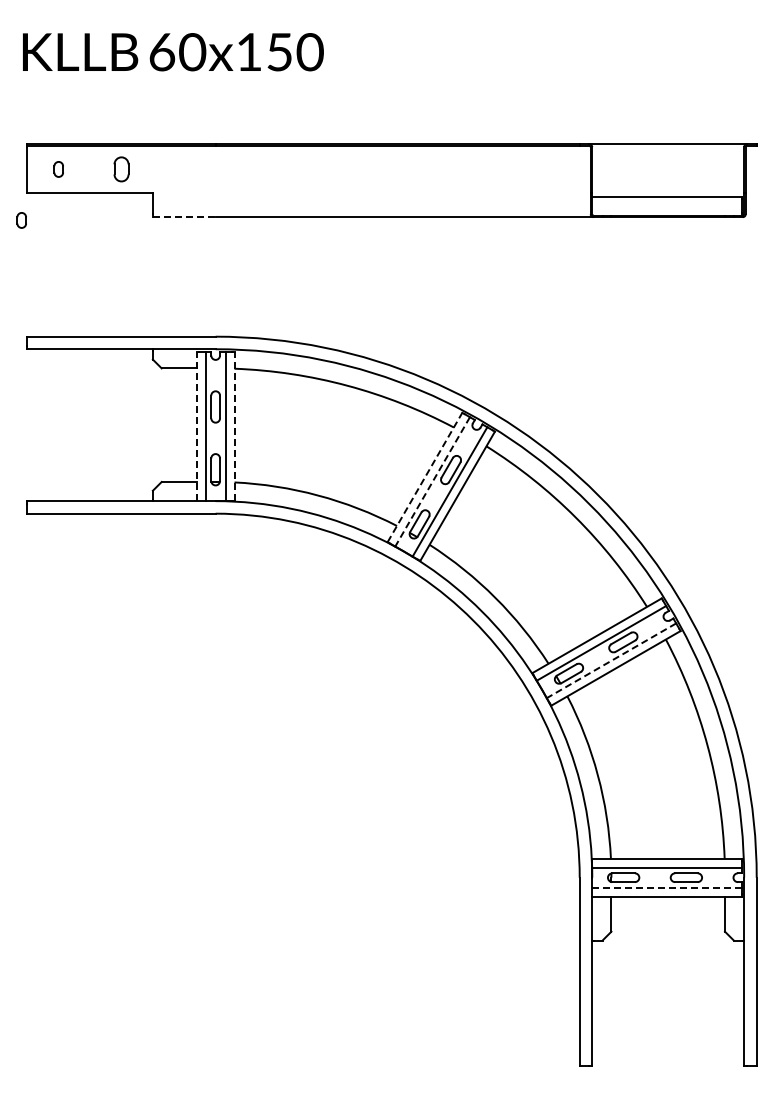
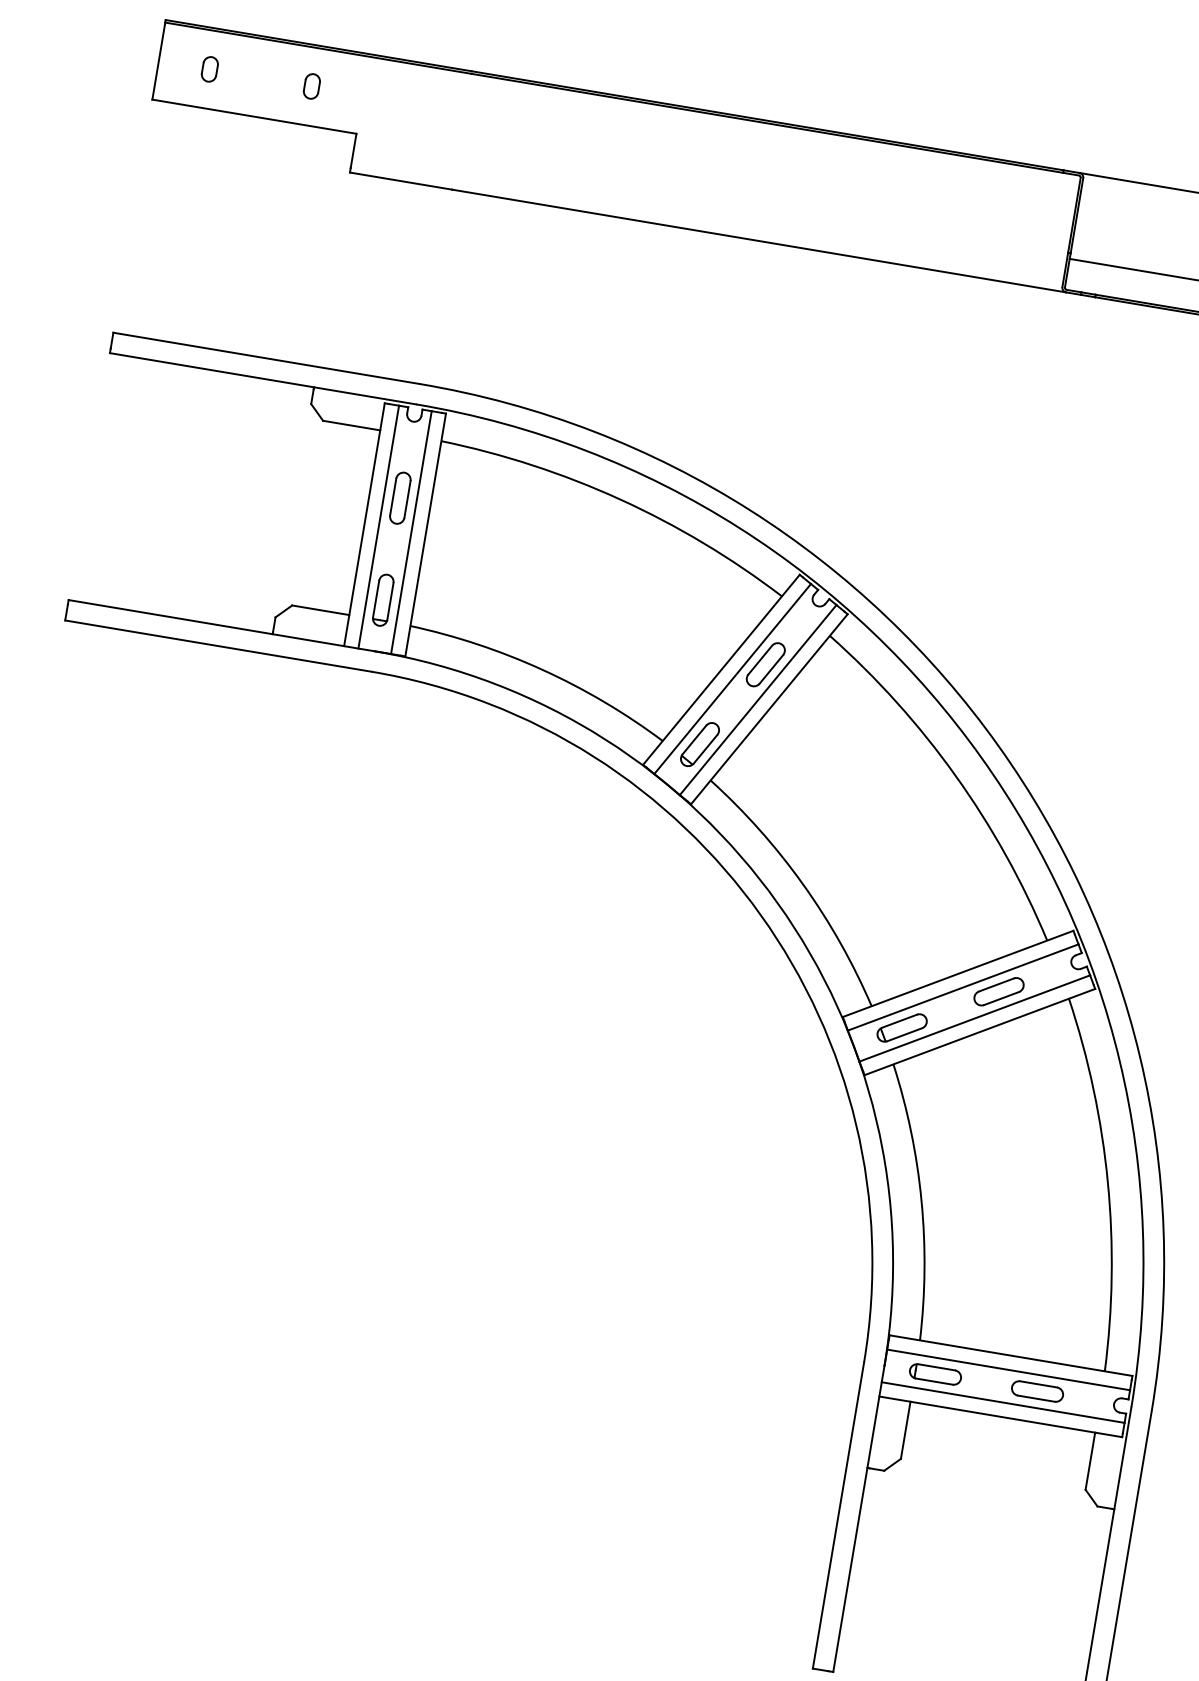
part: (121, 169) -> (311, 86), size x0.62
line: (184, 217) -> (401, 181), dashed -> solid
part: (21, 220) -> (135, 142), removed
line: (196, 426) -> (363, 524), dashed -> solid
line: (234, 426) -> (425, 535), dashed -> solid
line: (425, 477) -> (722, 669), dashed -> solid
line: (432, 481) -> (732, 678), dashed -> solid
line: (611, 660) -> (974, 1018), dashed -> solid
line: (666, 887) -> (1002, 1401), dashed -> solid

